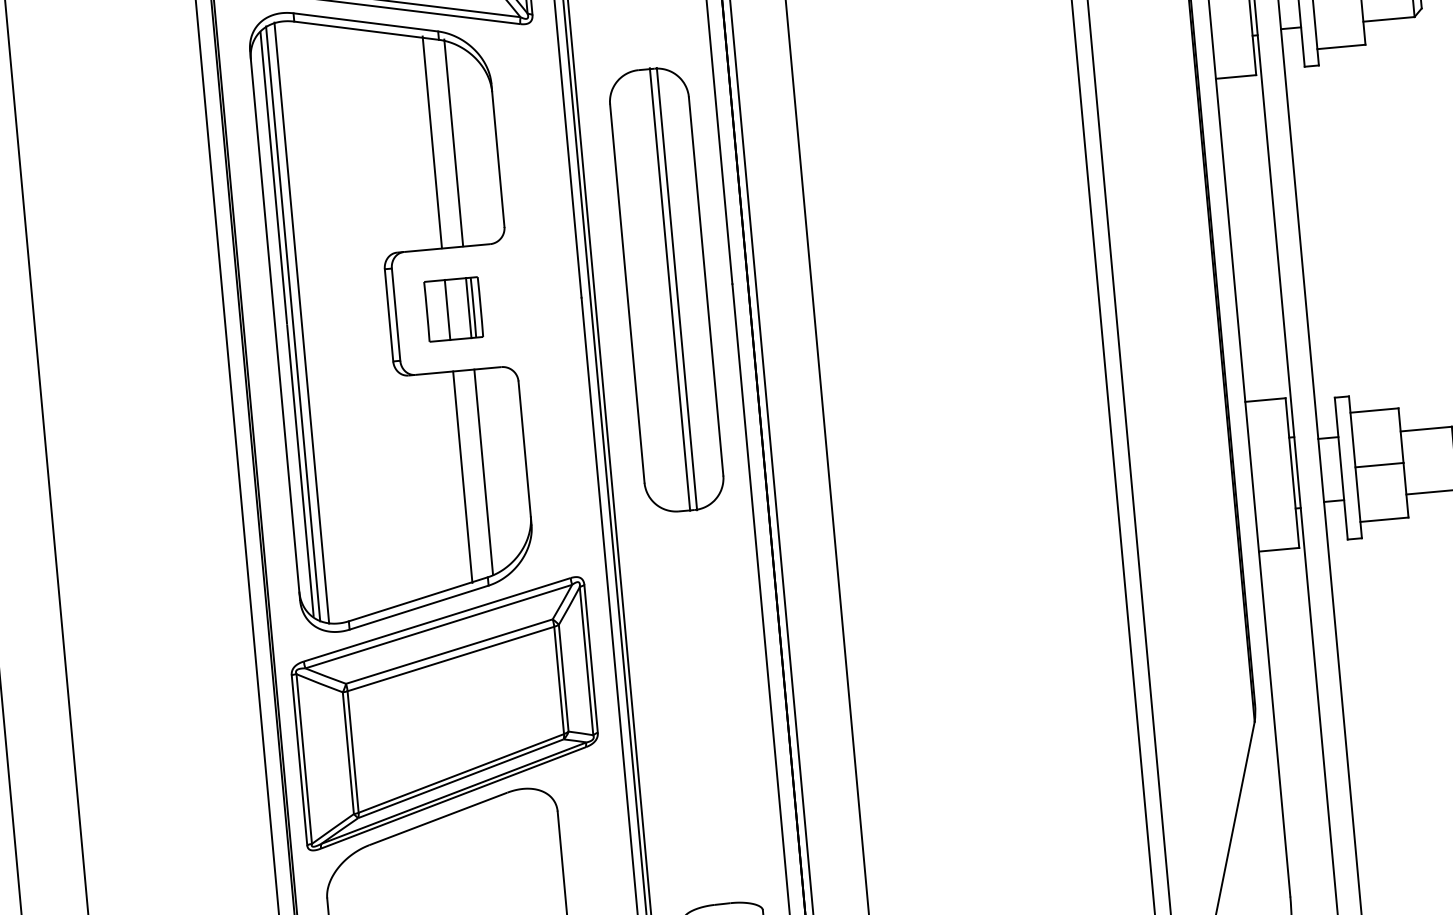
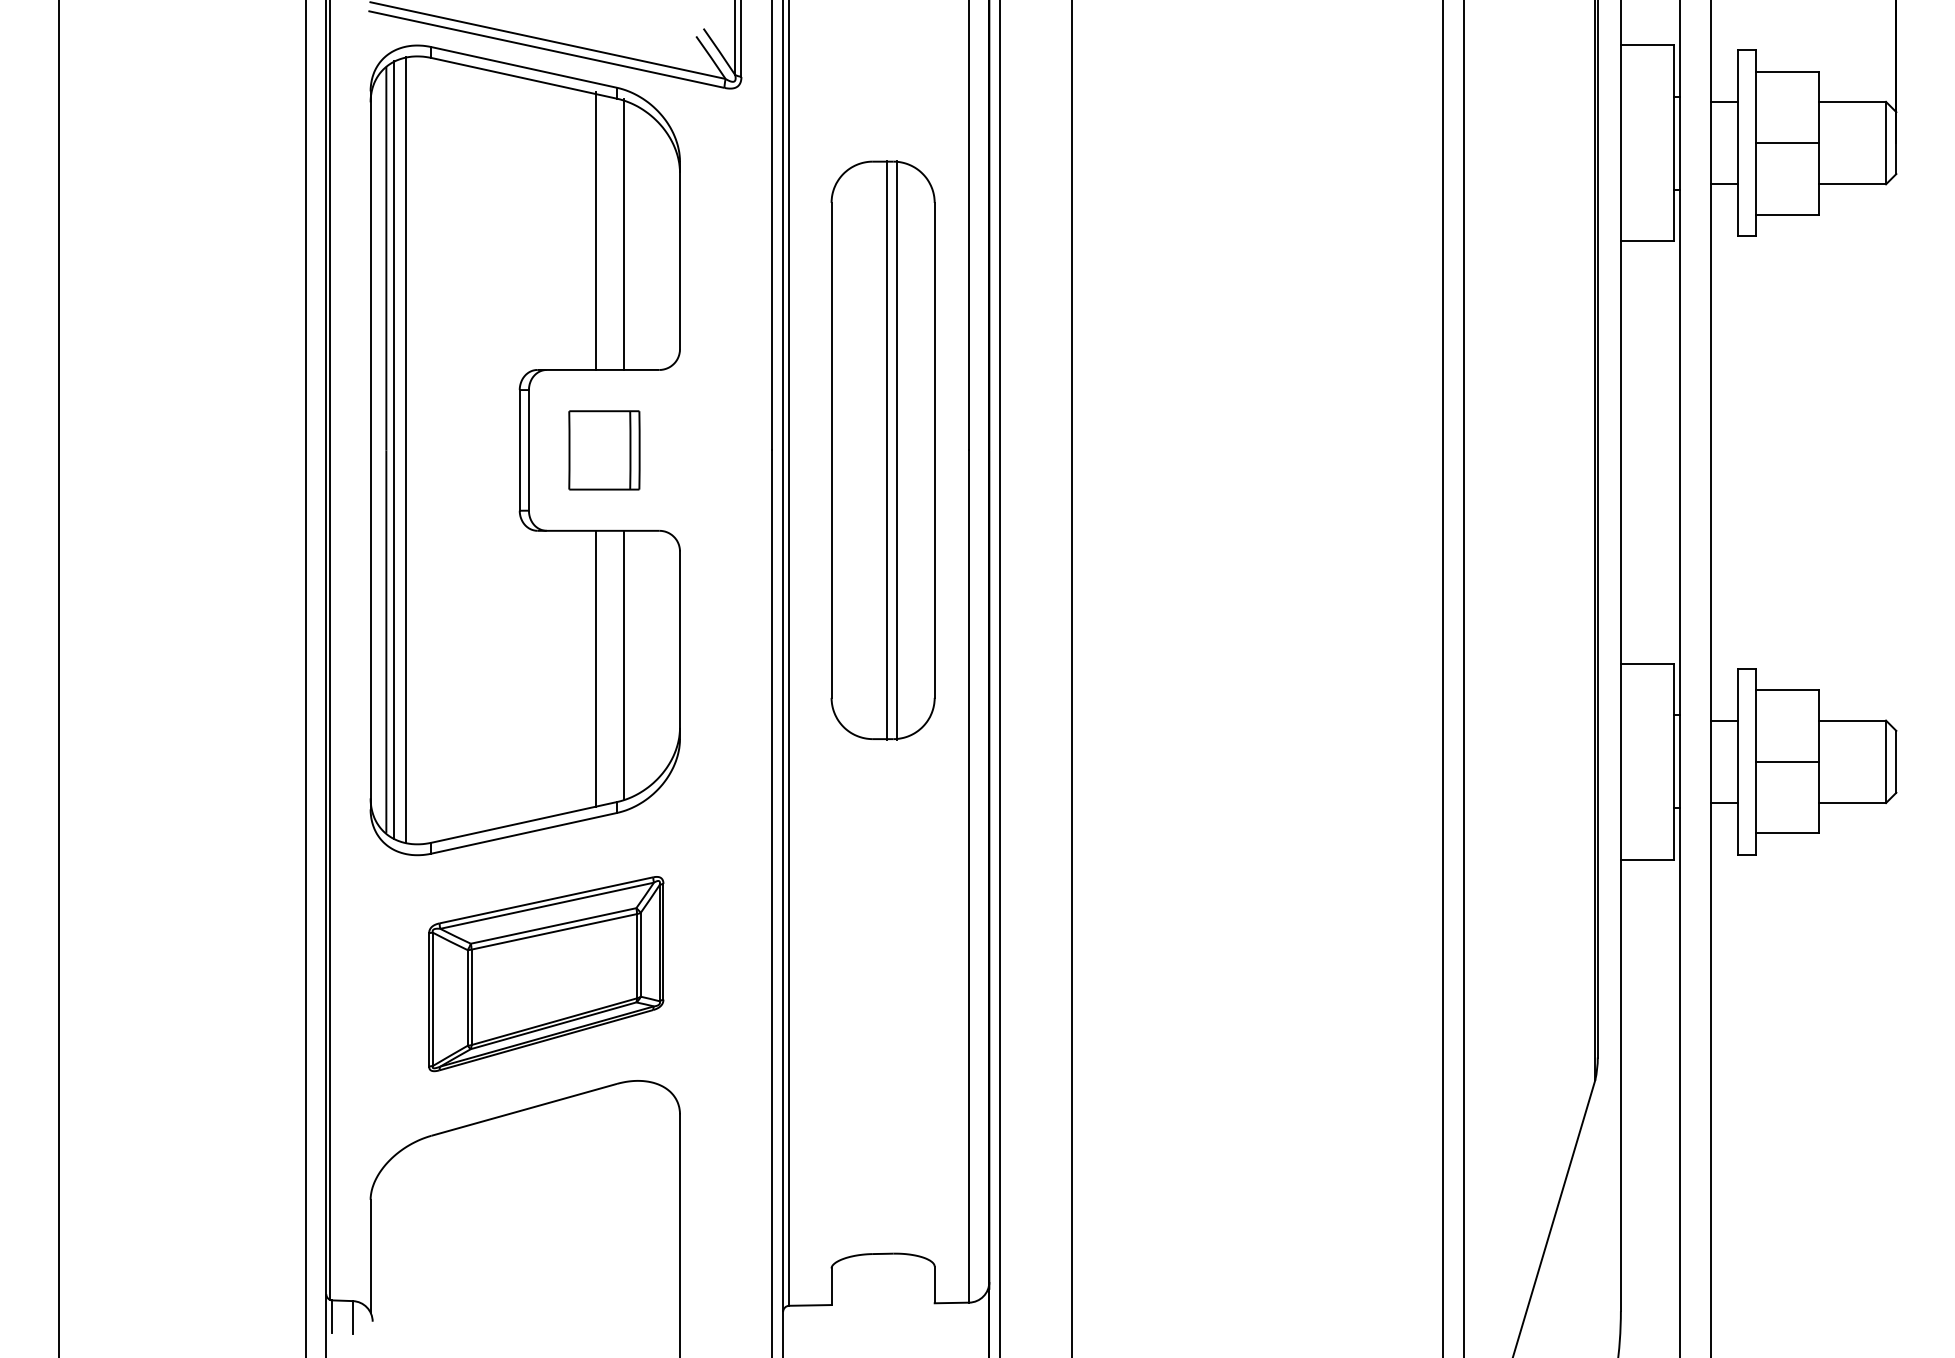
line: (469, 308) -> (624, 450), removed
line: (447, 310) -> (596, 450), removed
part: (445, 713) -> (546, 973), size x0.6

